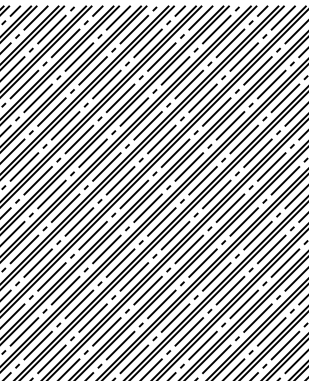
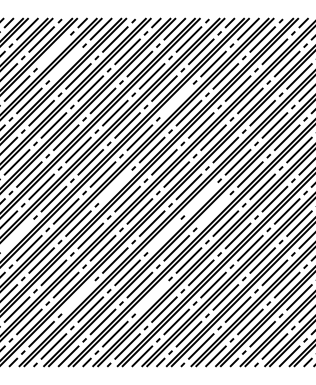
line: (65, 43) -> (53, 51), removed
line: (78, 56) -> (65, 63), removed
line: (202, 97) -> (176, 100), removed
line: (134, 194) -> (115, 186), removed
line: (230, 207) -> (201, 198), removed
line: (244, 222) -> (213, 211), removed
line: (23, 248) -> (16, 235), removed
line: (189, 248) -> (164, 235), removed
line: (93, 318) -> (78, 297), removed
line: (174, 318) -> (151, 297), removed

